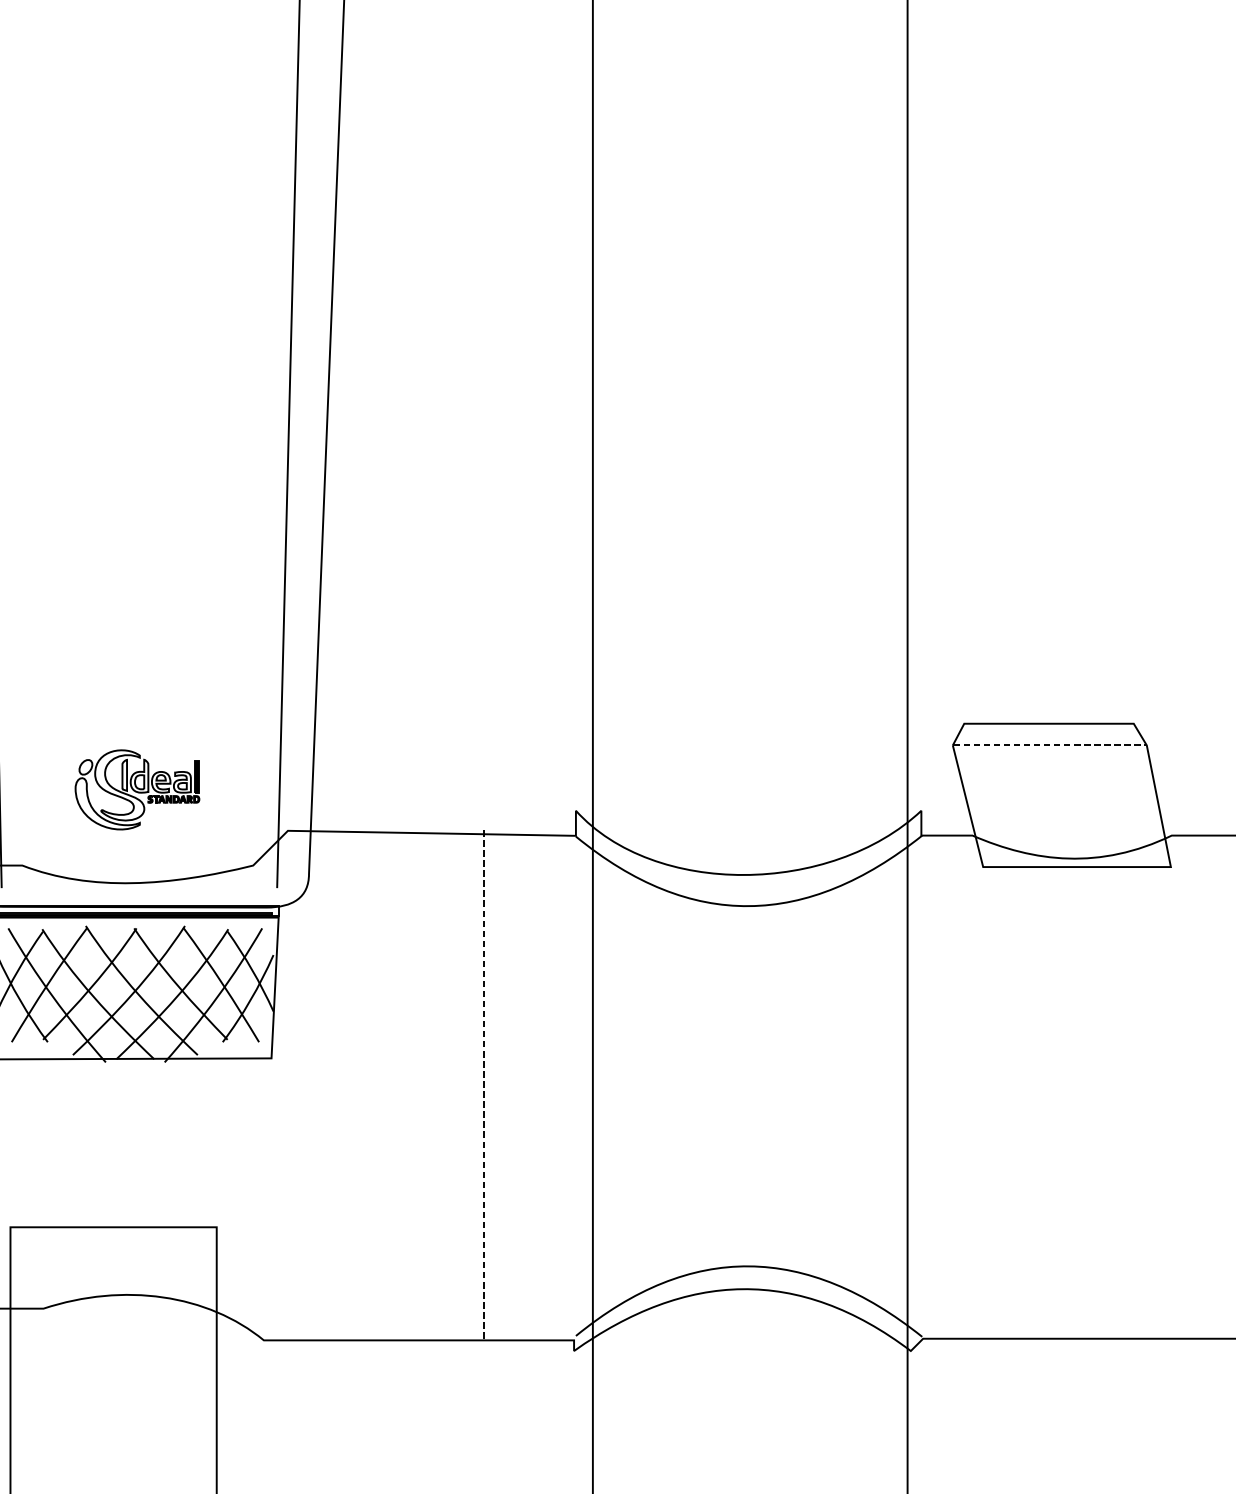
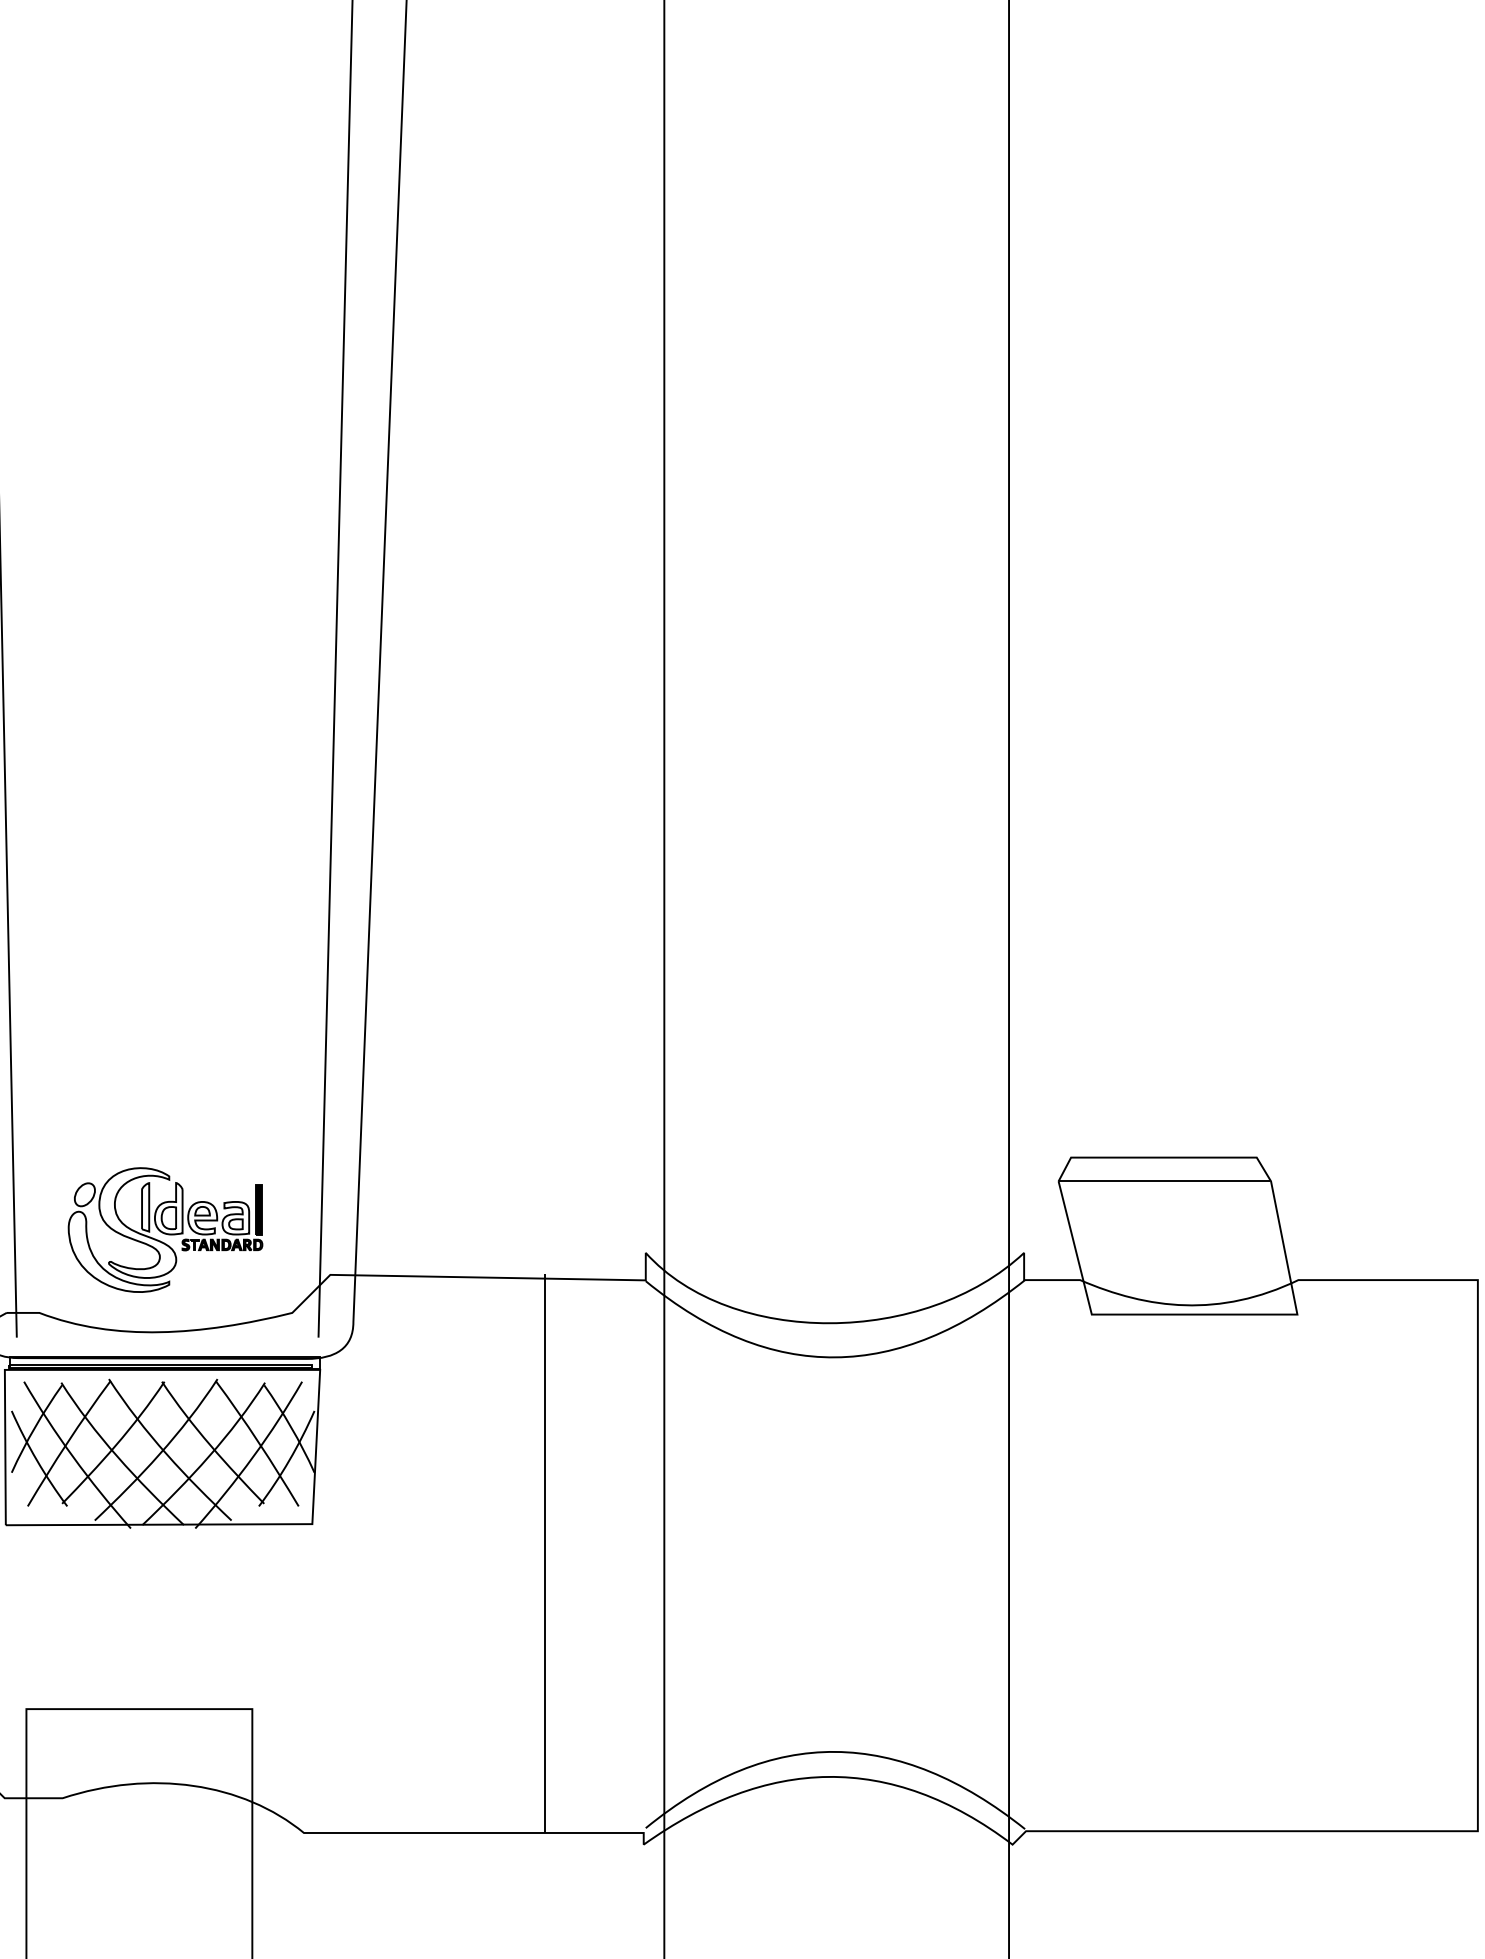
line: (1050, 745) -> (1165, 1181), dashed -> solid
part: (137, 789) -> (165, 1229), size x1.43
line: (484, 1086) -> (545, 1554), dashed -> solid

